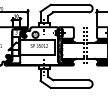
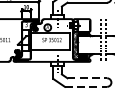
line: (71, 80) -> (87, 78), solid -> dashed
line: (69, 87) -> (85, 86), solid -> dashed

